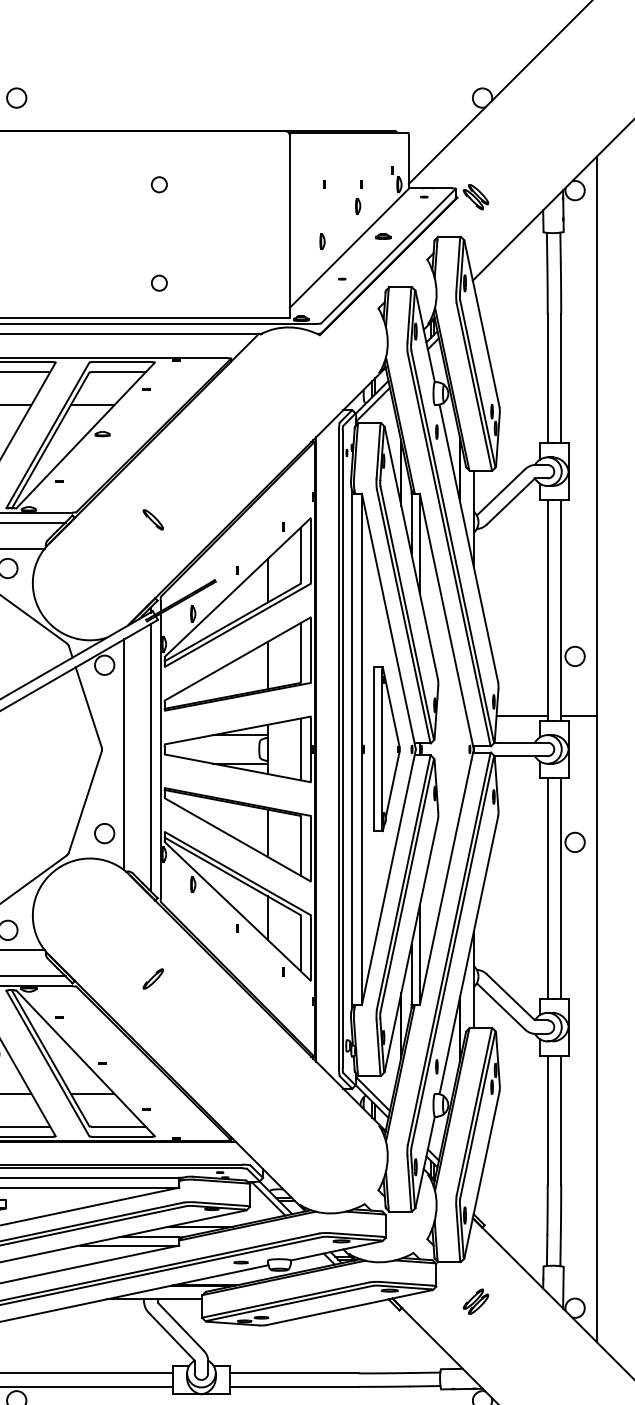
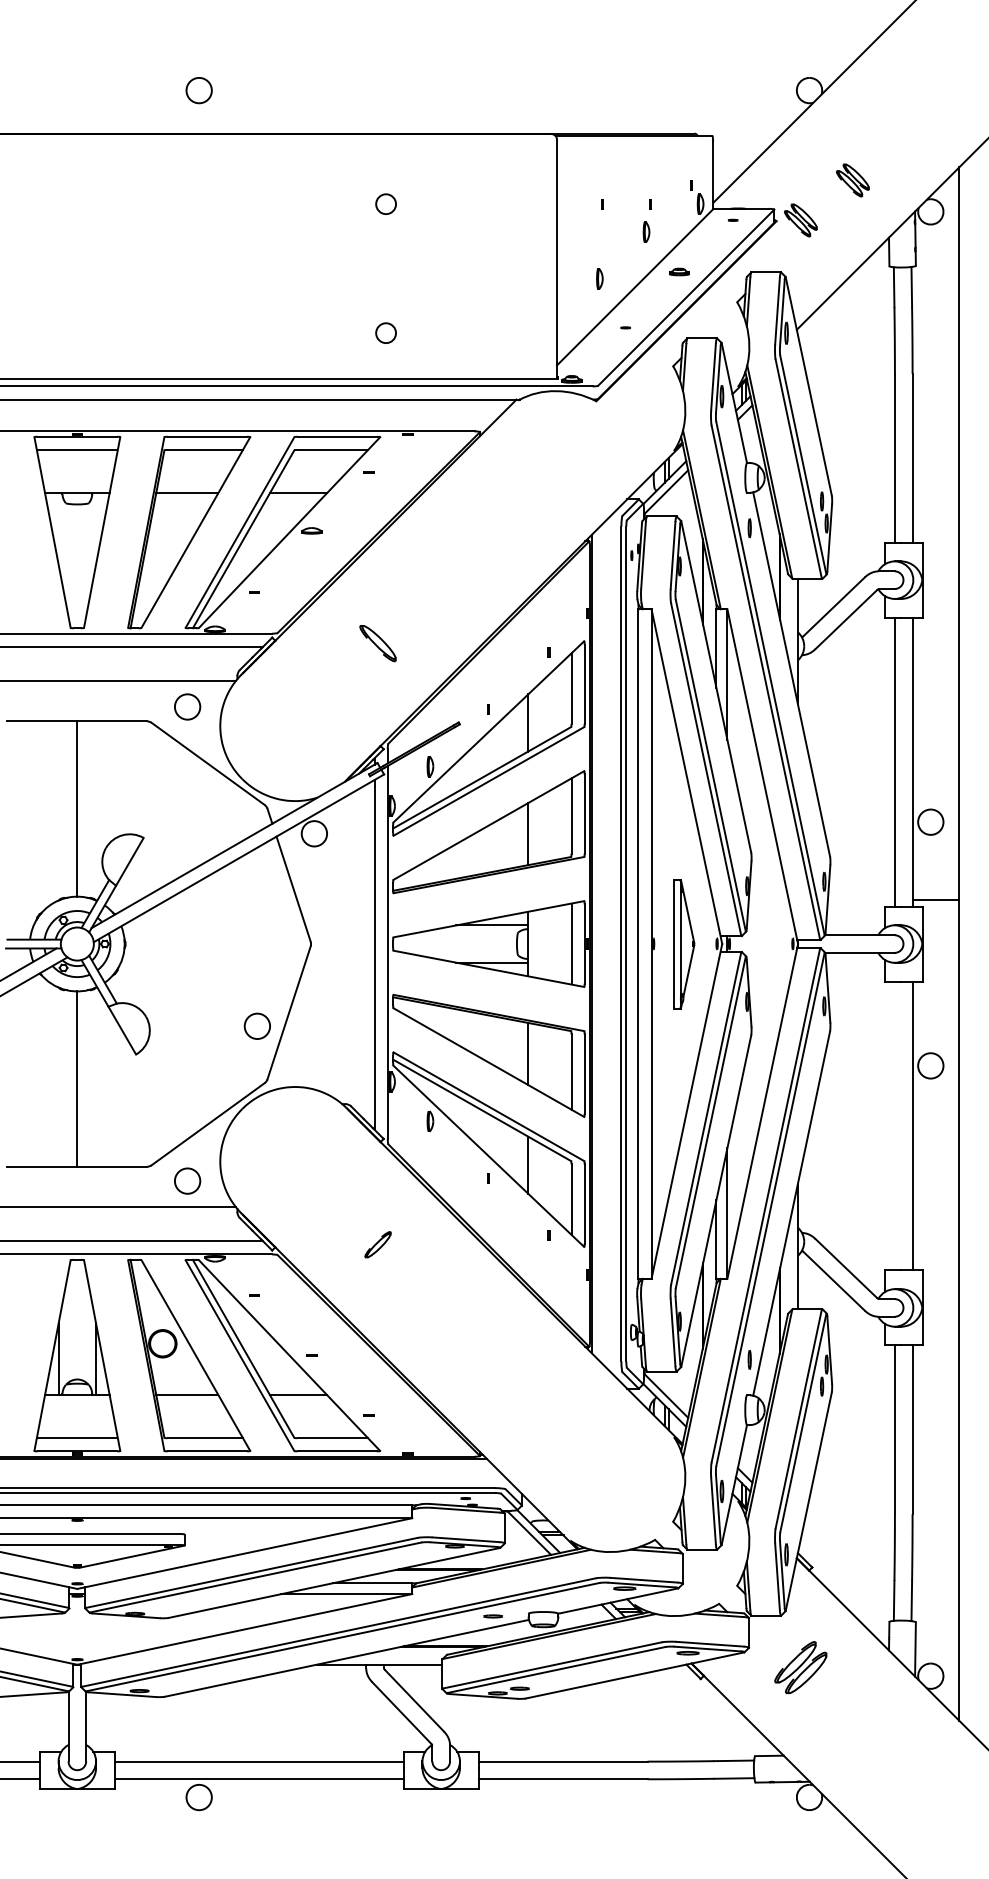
part: (515, 166) -> (852, 180), added
part: (152, 519) -> (377, 642), size x1.4
line: (521, 715) -> (860, 899), removed
part: (386, 749) -> (683, 944), size x0.6
line: (124, 754) -> (340, 950), removed
circle: (103, 832) -> (256, 1025), moved
line: (547, 887) -> (894, 1125), removed
part: (475, 1301) -> (800, 1667), size x1.6

